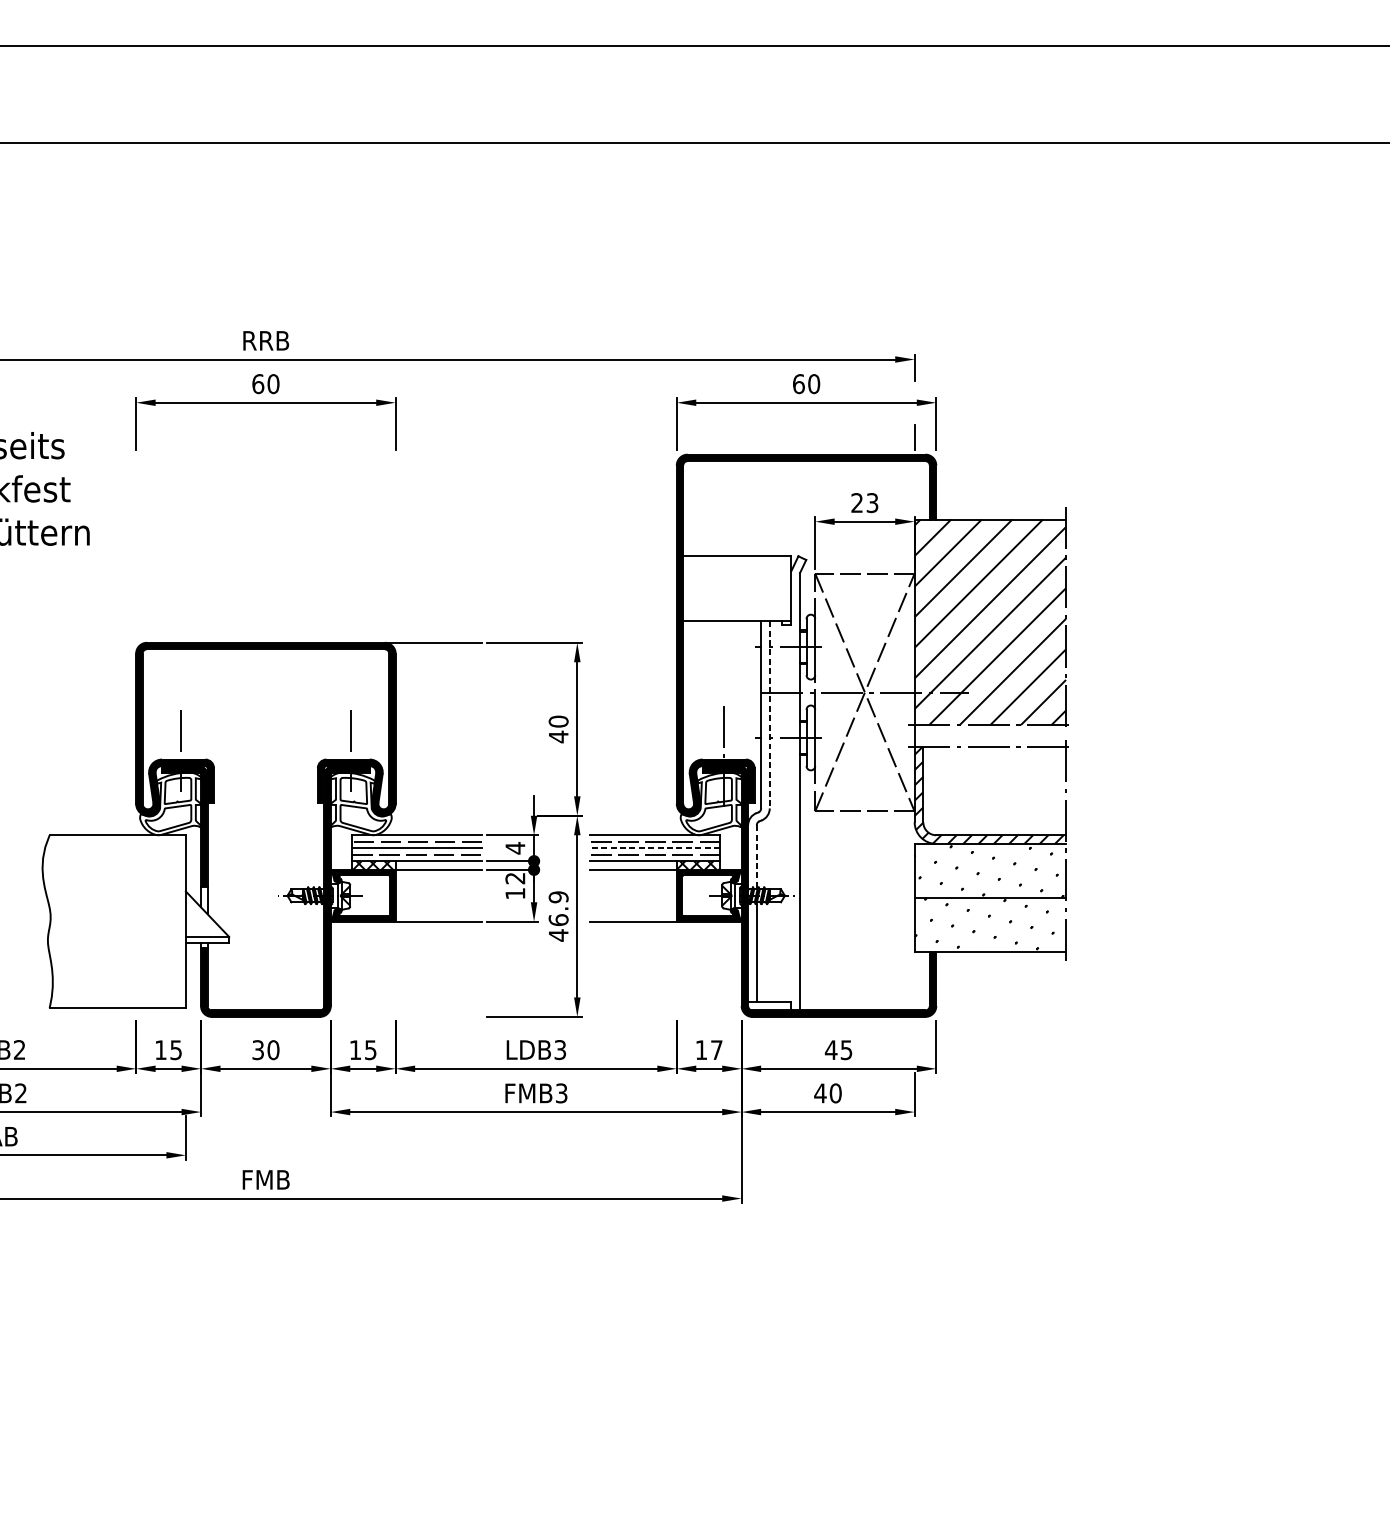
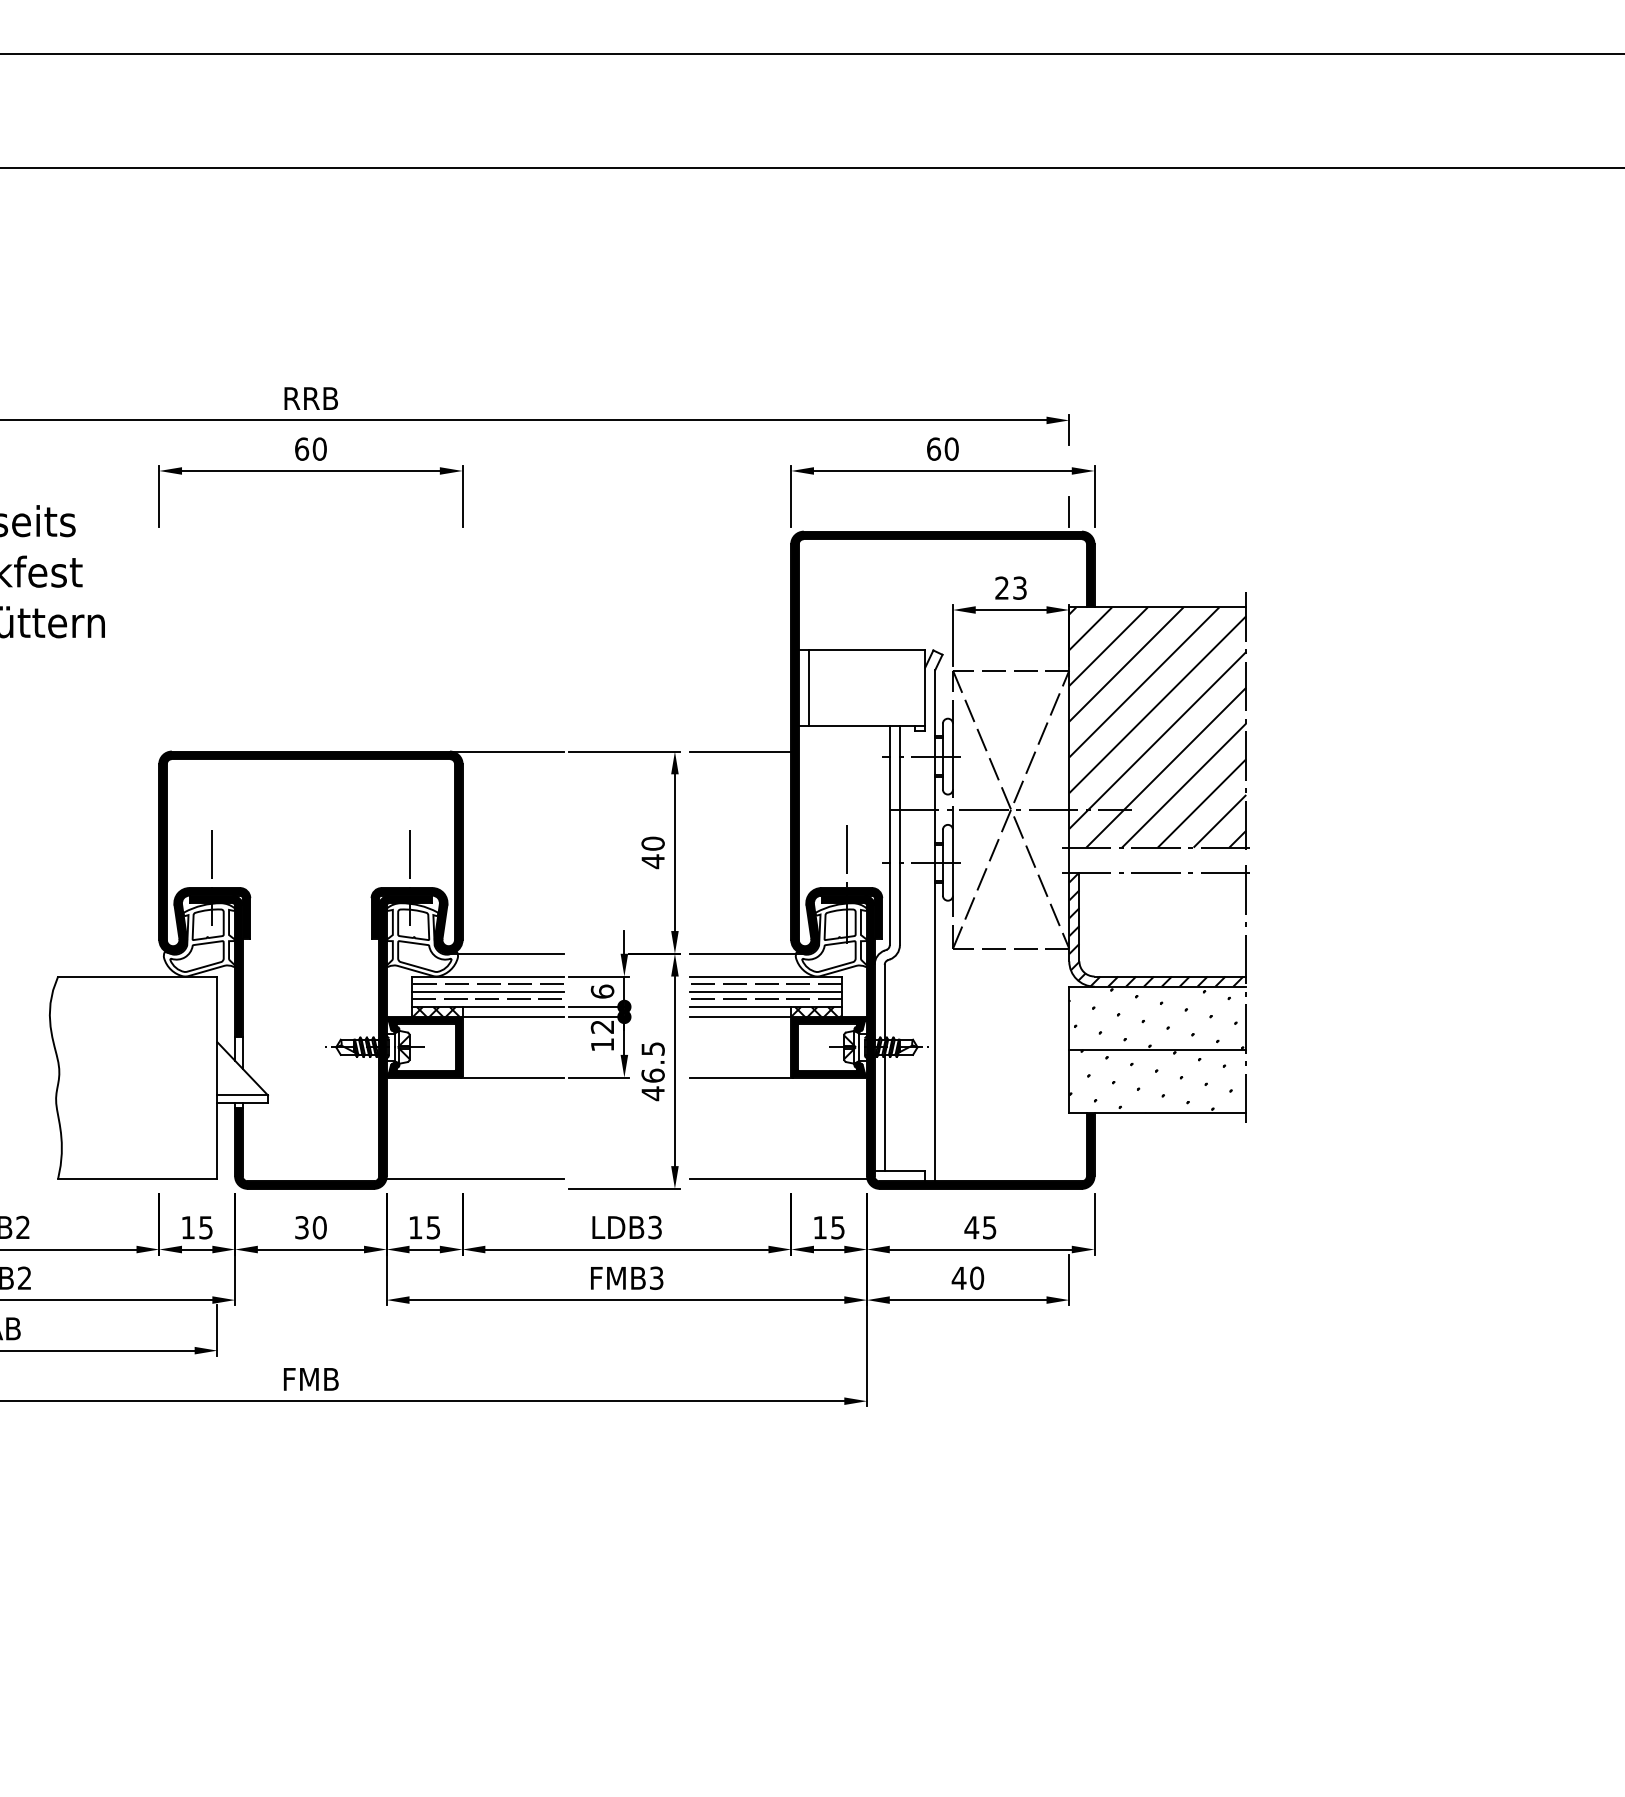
line: (691, 588) -> (808, 688), added
line: (633, 642) -> (740, 751), added
line: (769, 715) -> (899, 836), dashed -> solid
line: (433, 815) -> (506, 953), added
line: (639, 815) -> (747, 953), added
text: (515, 848) -> (602, 991), 4 -> 6
line: (654, 848) -> (765, 991), dashed -> solid
line: (756, 857) -> (884, 1002), dashed -> solid
text: (558, 897) -> (652, 1049), 46.9 -> 46.5
line: (405, 1008) -> (474, 1178), added
line: (665, 1008) -> (778, 1178), added
text: (716, 1049) -> (837, 1227), 17 -> 15

